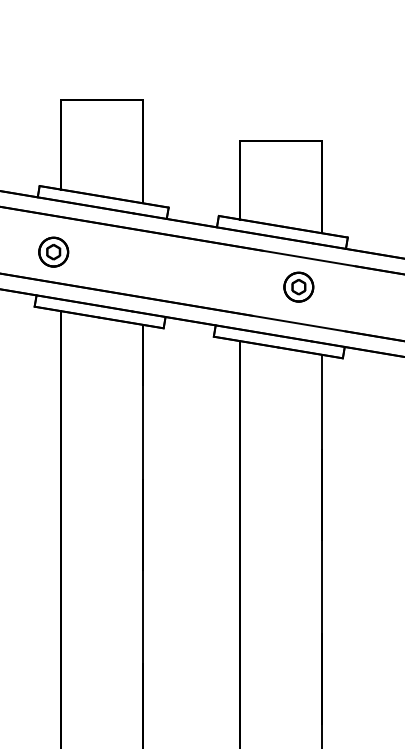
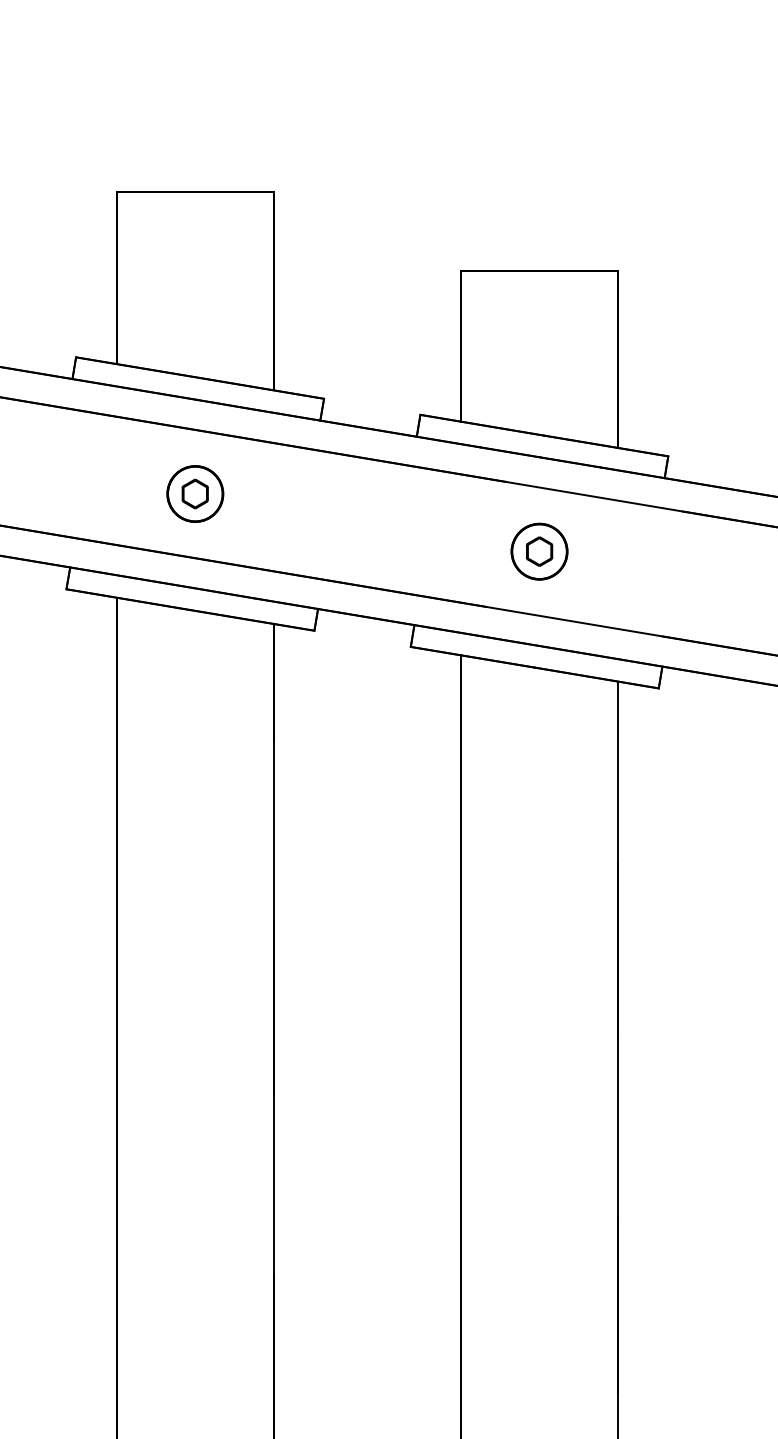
part: (53, 251) -> (194, 492), moved
part: (298, 286) -> (538, 550), moved

